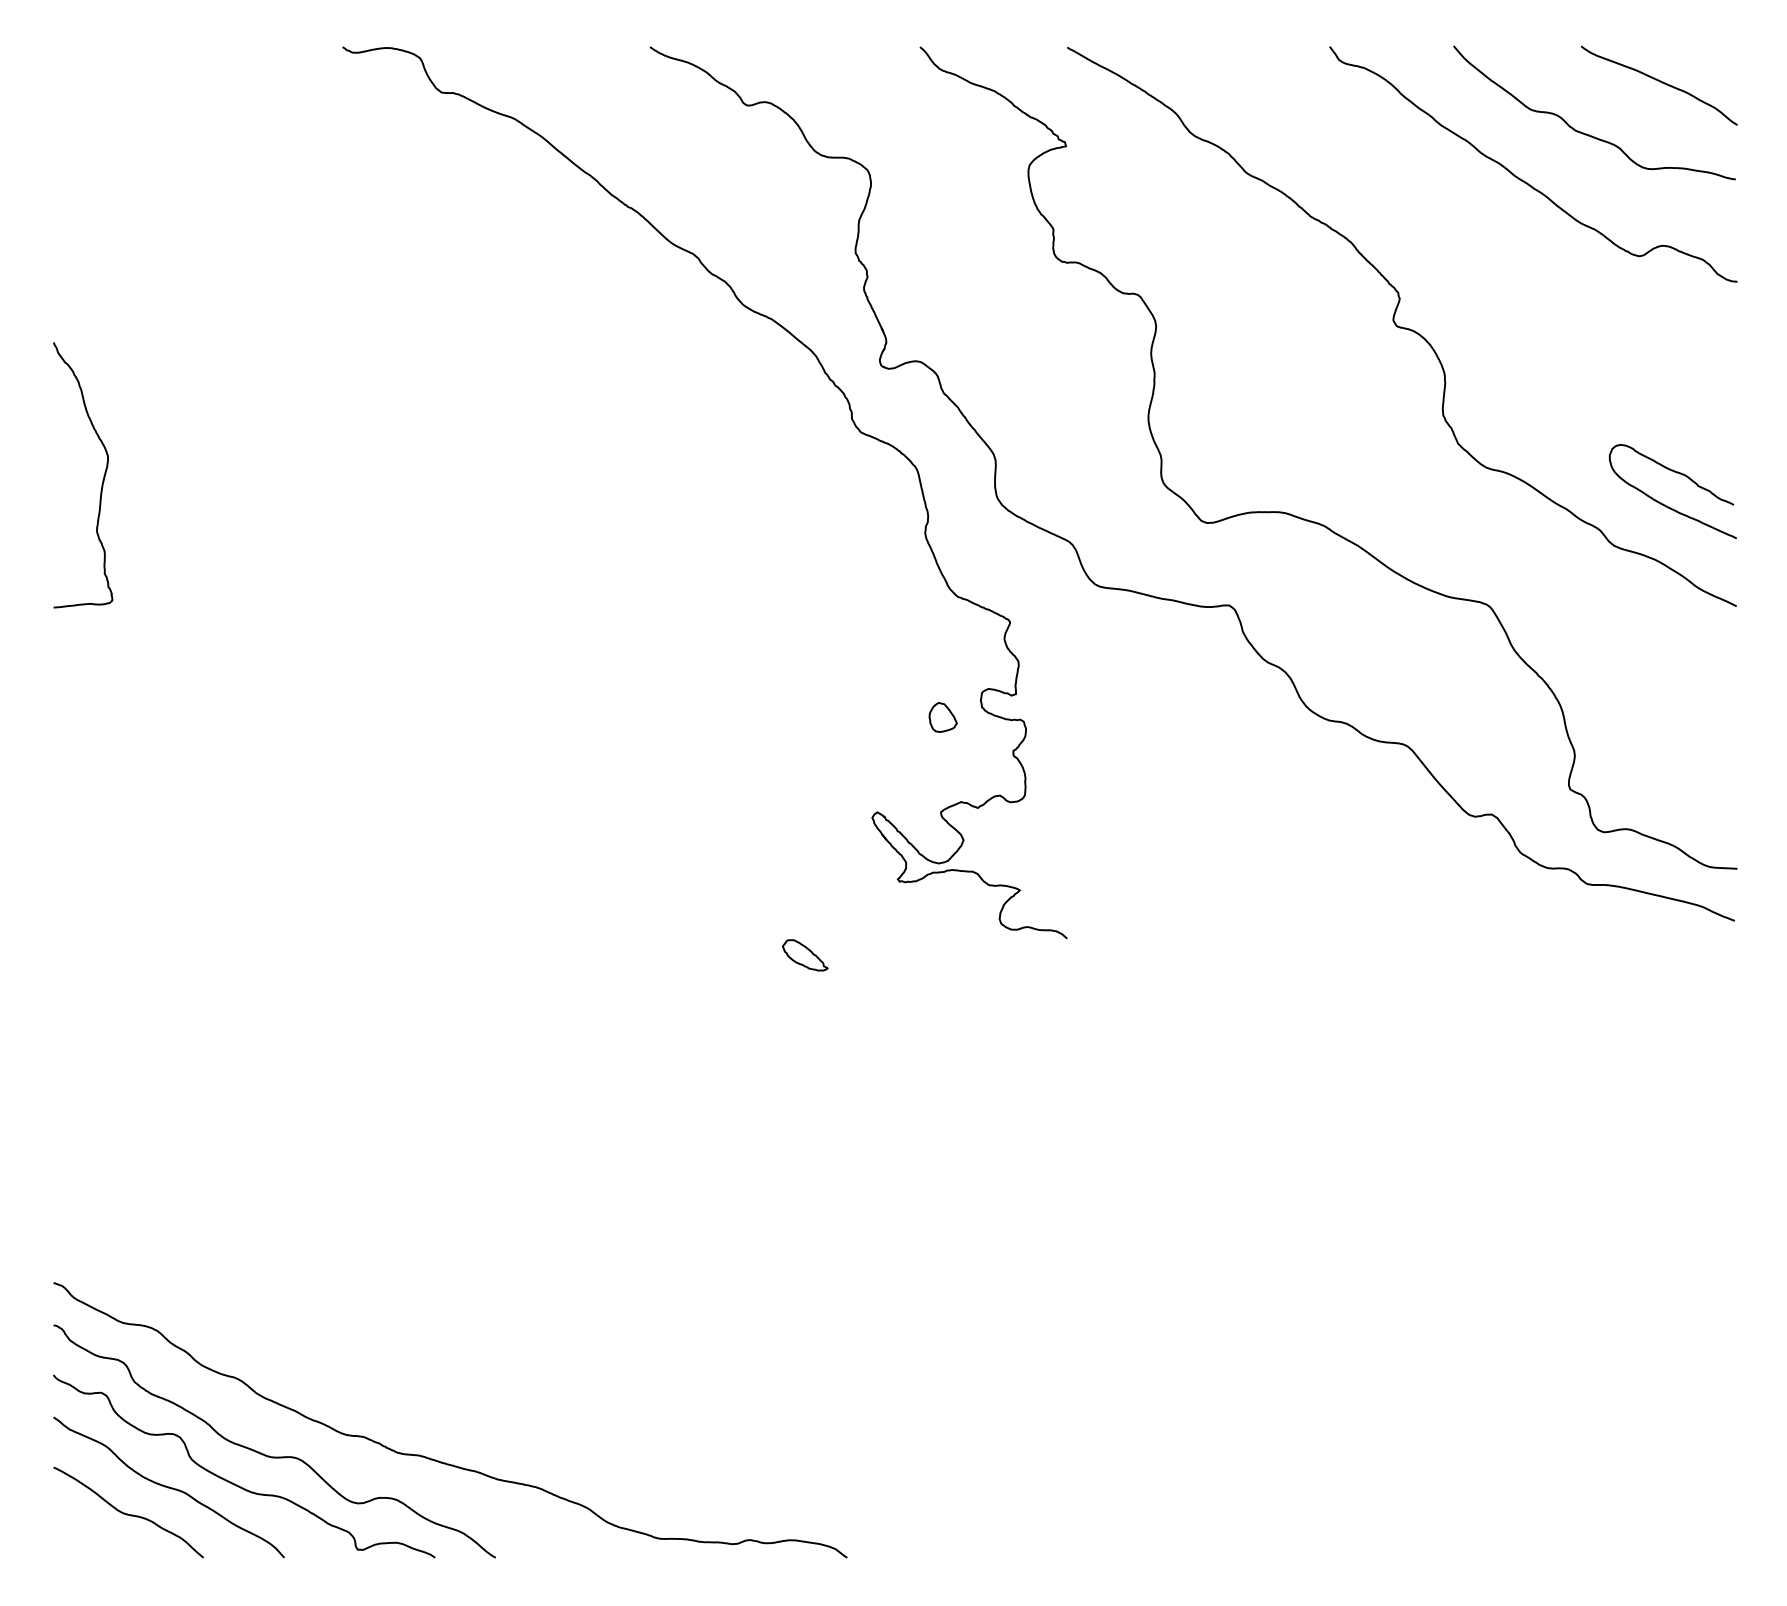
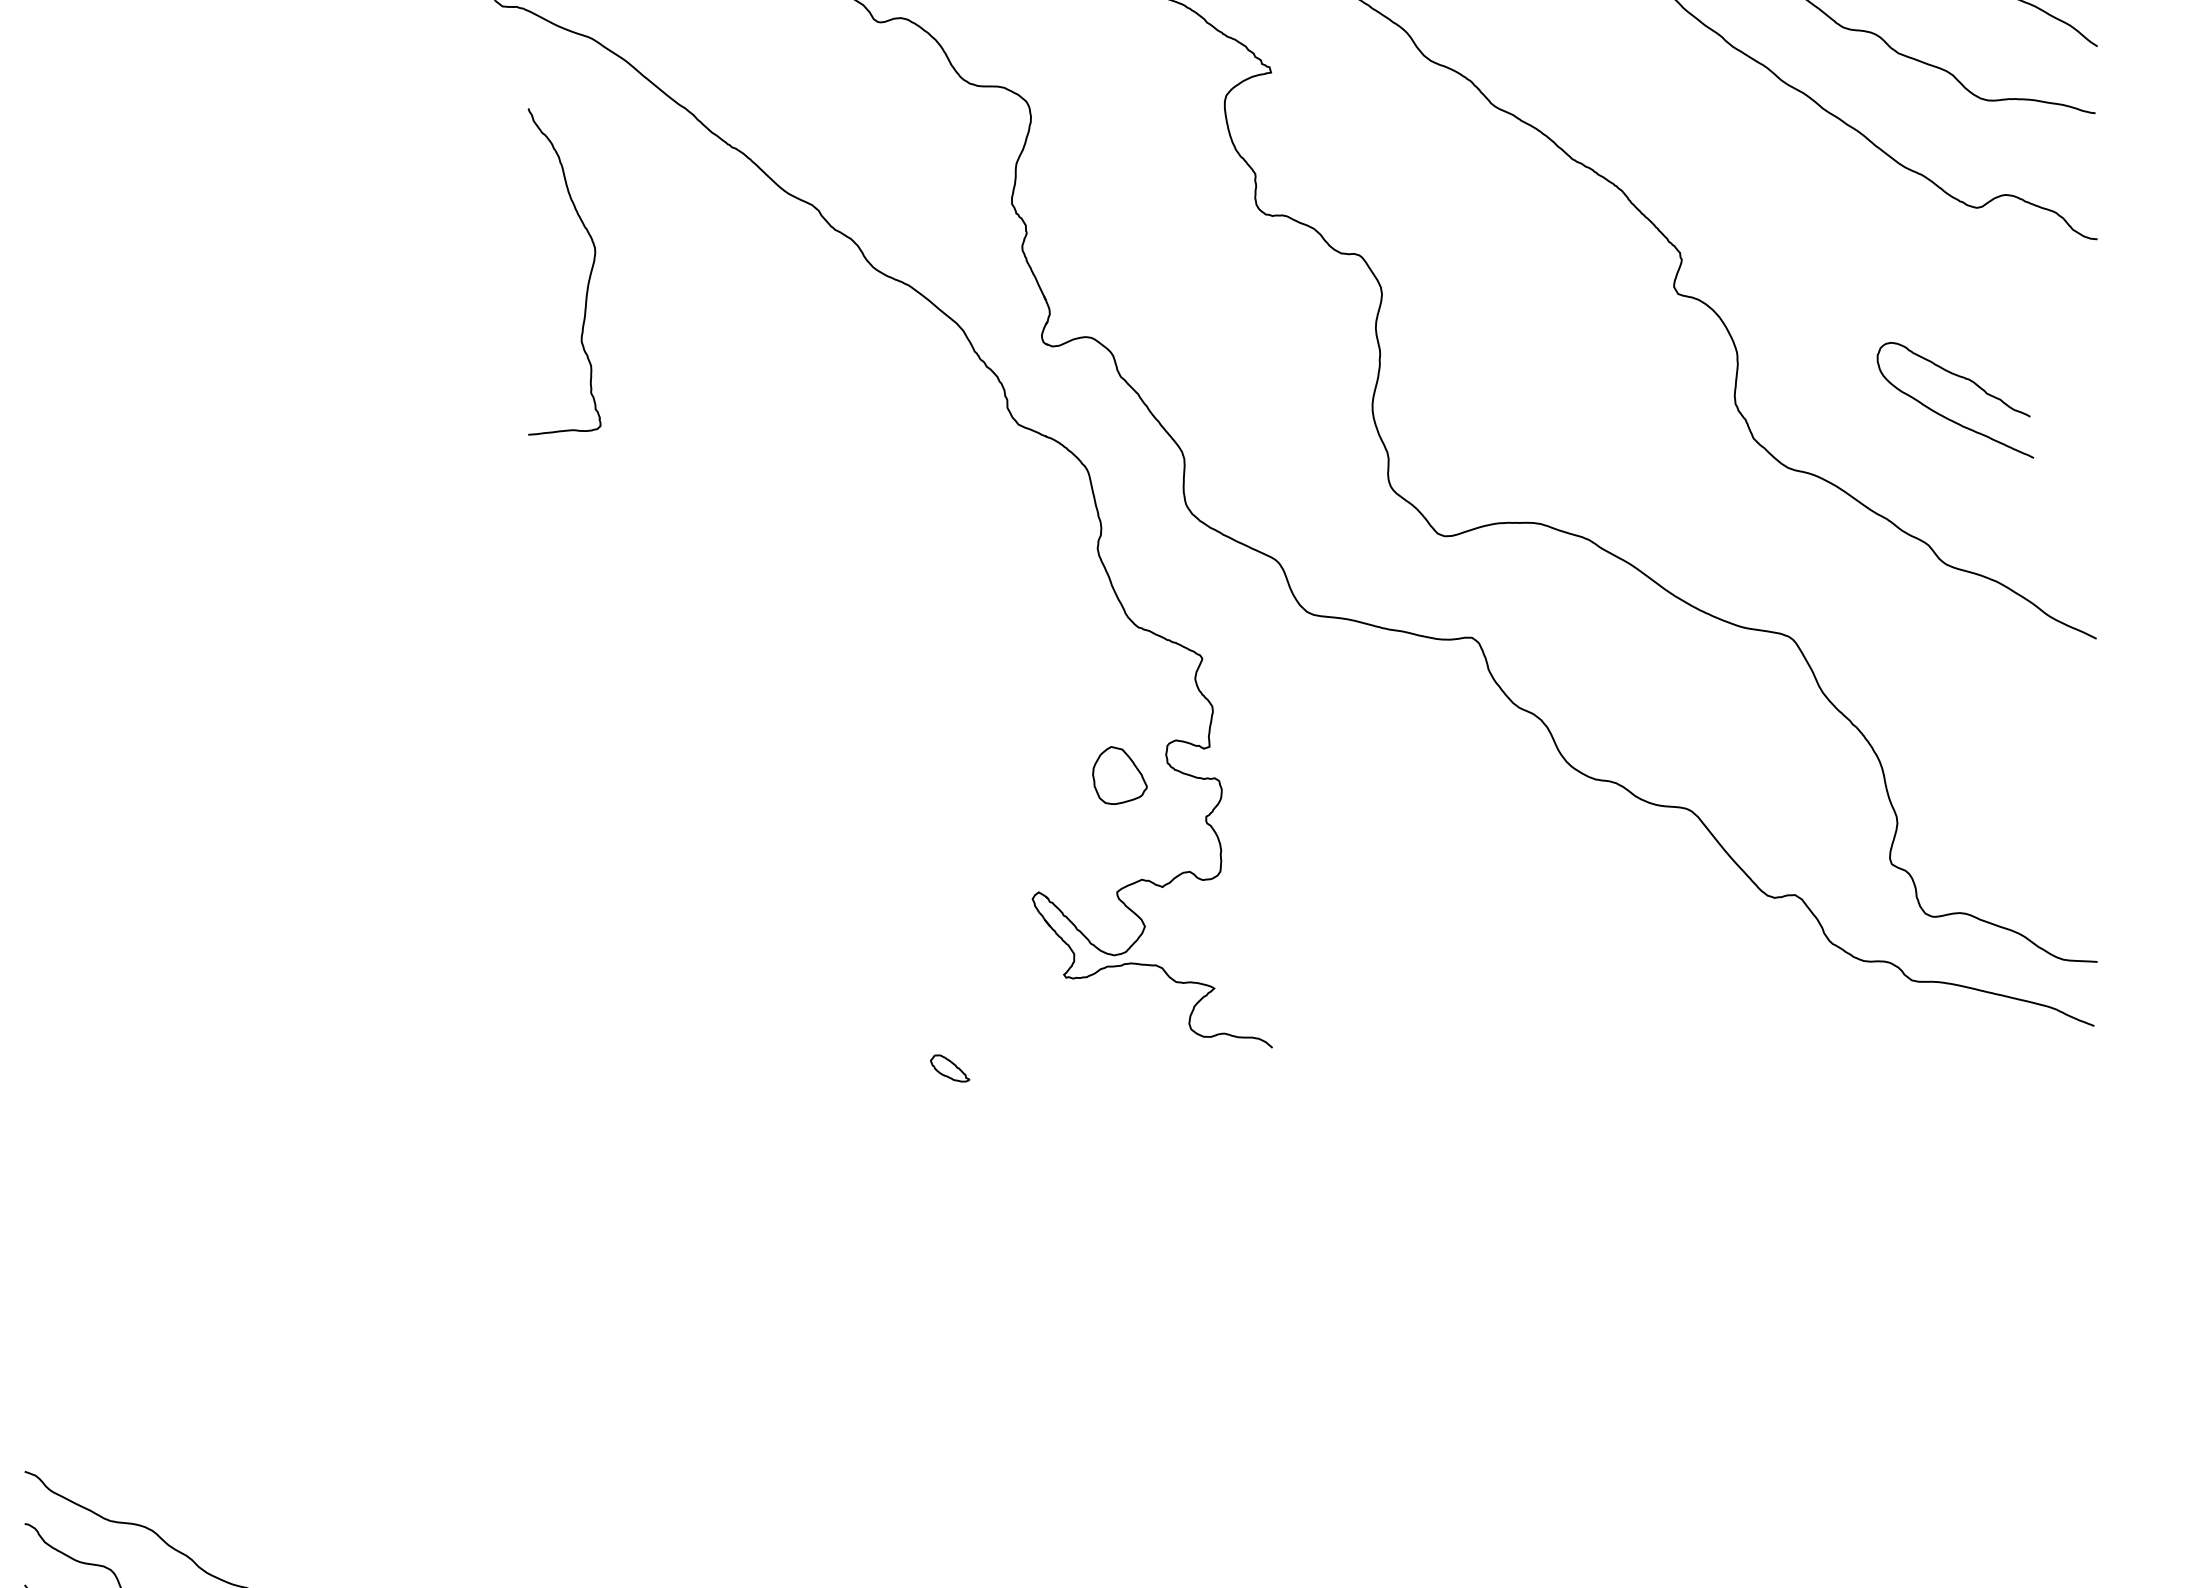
curve: (102, 479) -> (588, 277), moved
curve: (1665, 504) -> (1946, 416), moved
part: (942, 717) -> (1118, 775), size x1.6
part: (805, 955) -> (950, 1068), size x0.7

